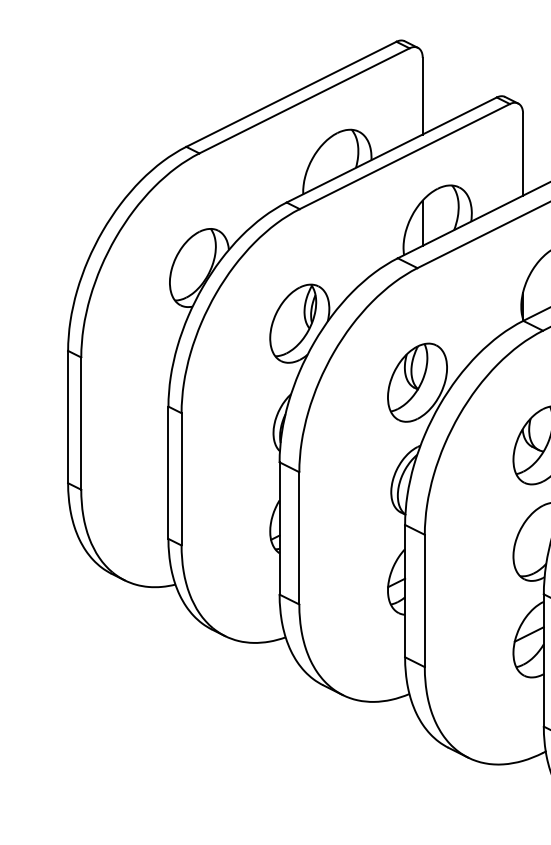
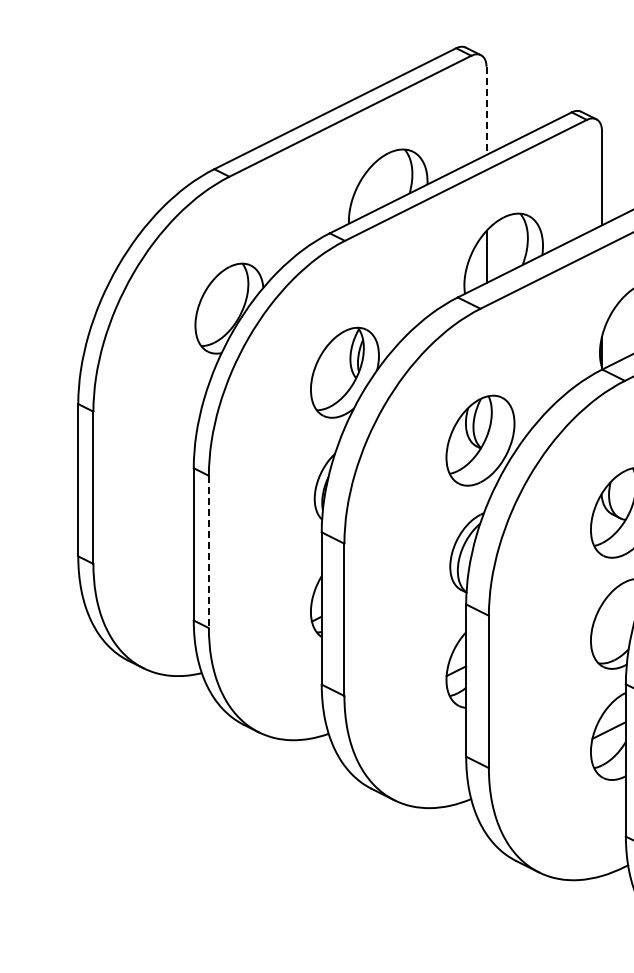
line: (422, 96) -> (486, 111), solid -> dashed
line: (181, 479) -> (208, 552), solid -> dashed

